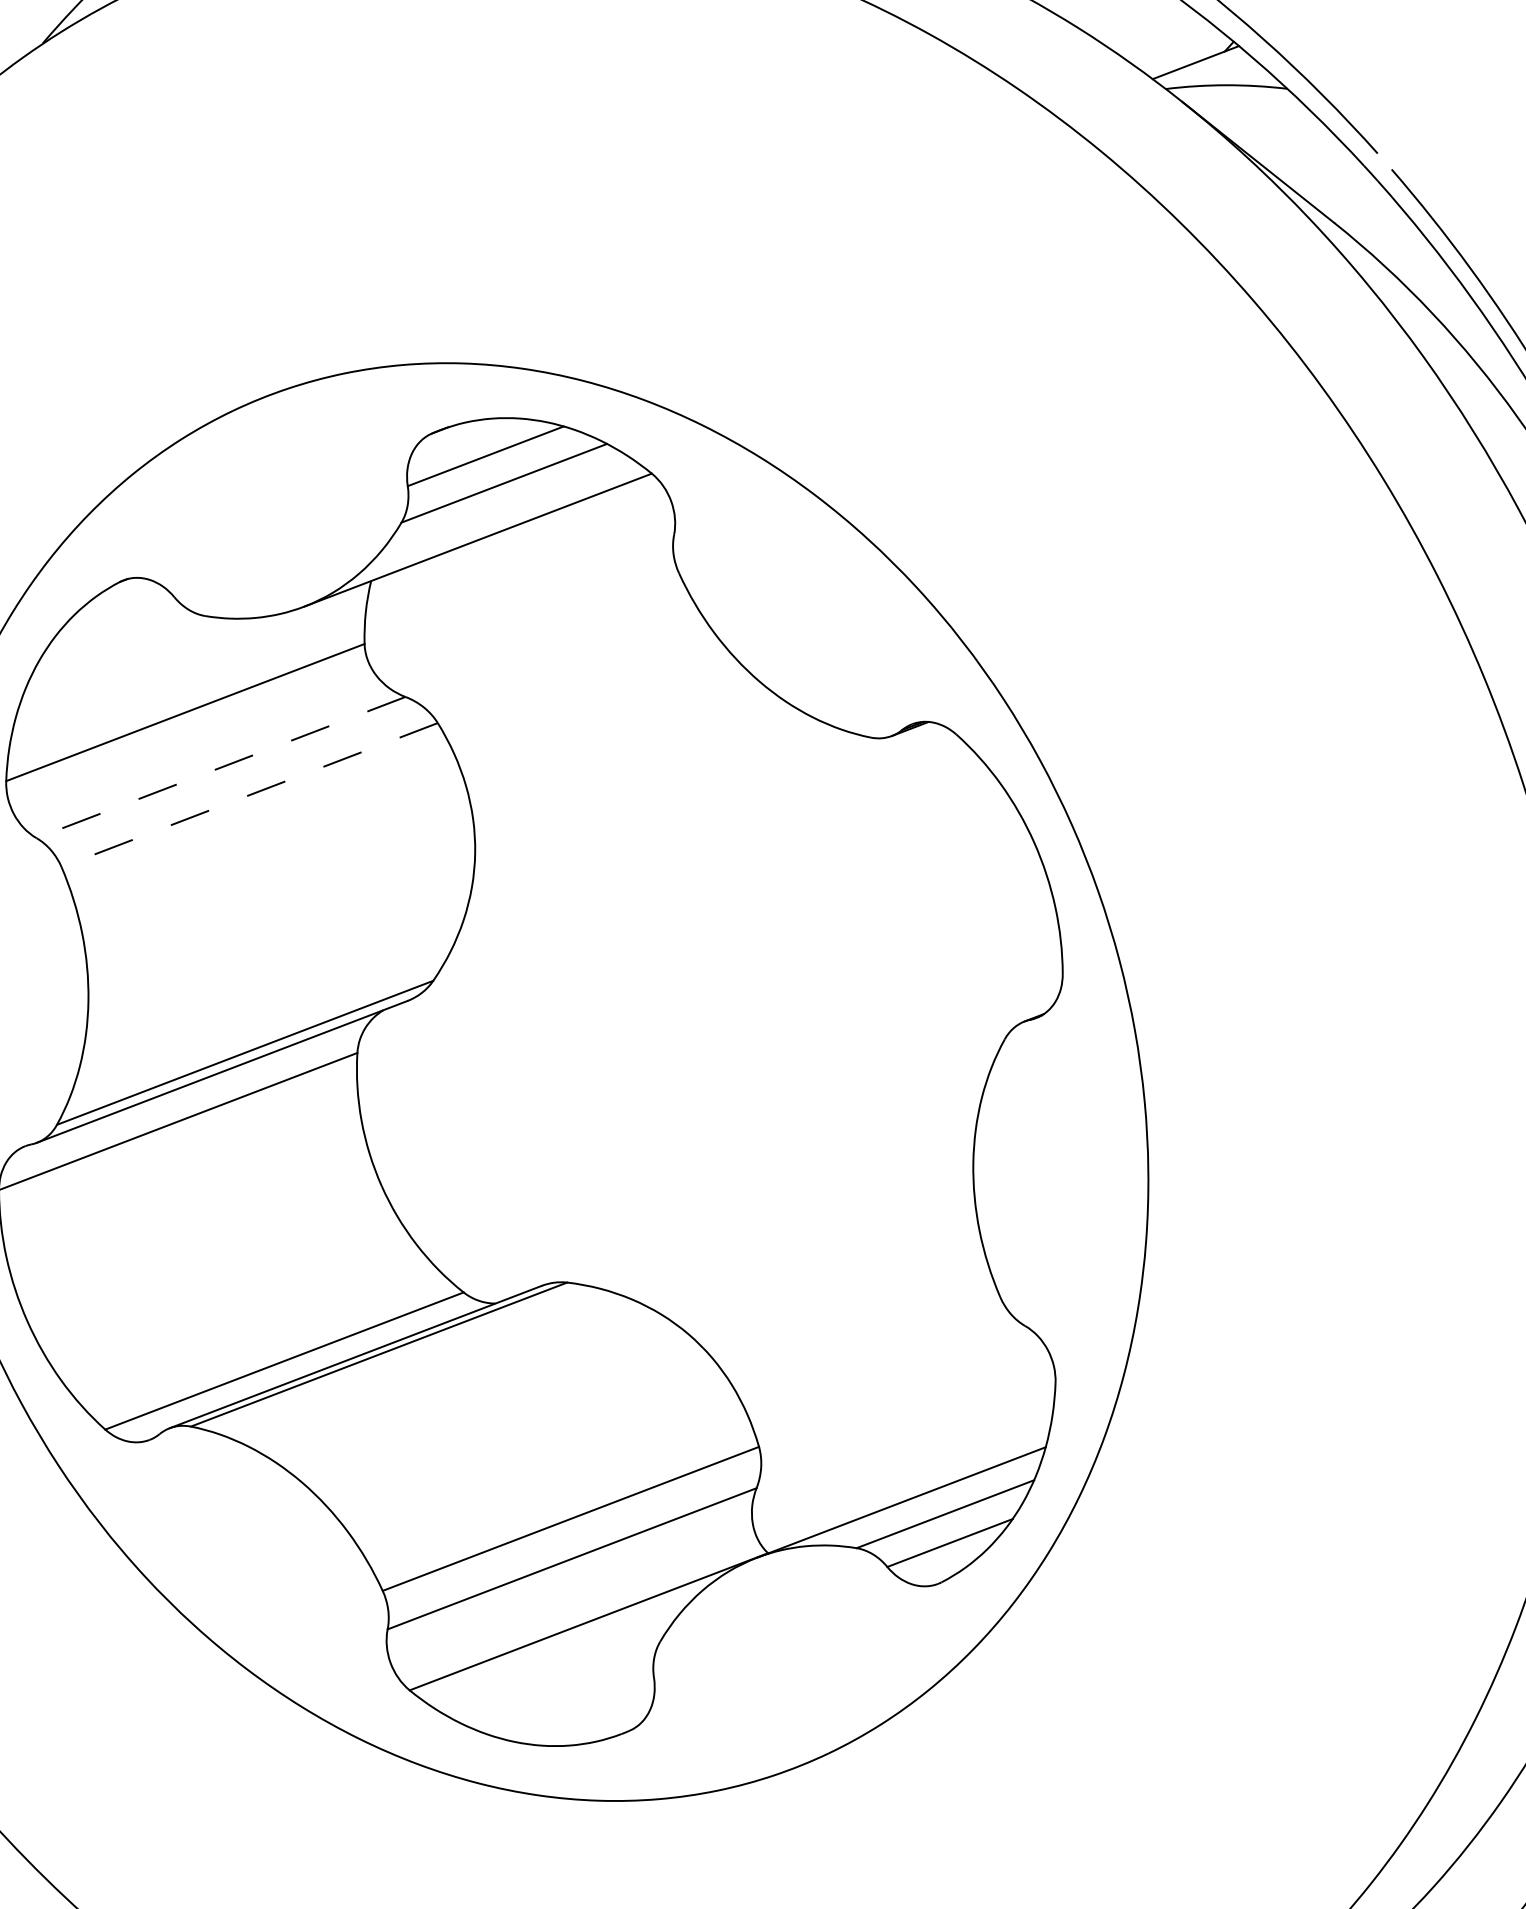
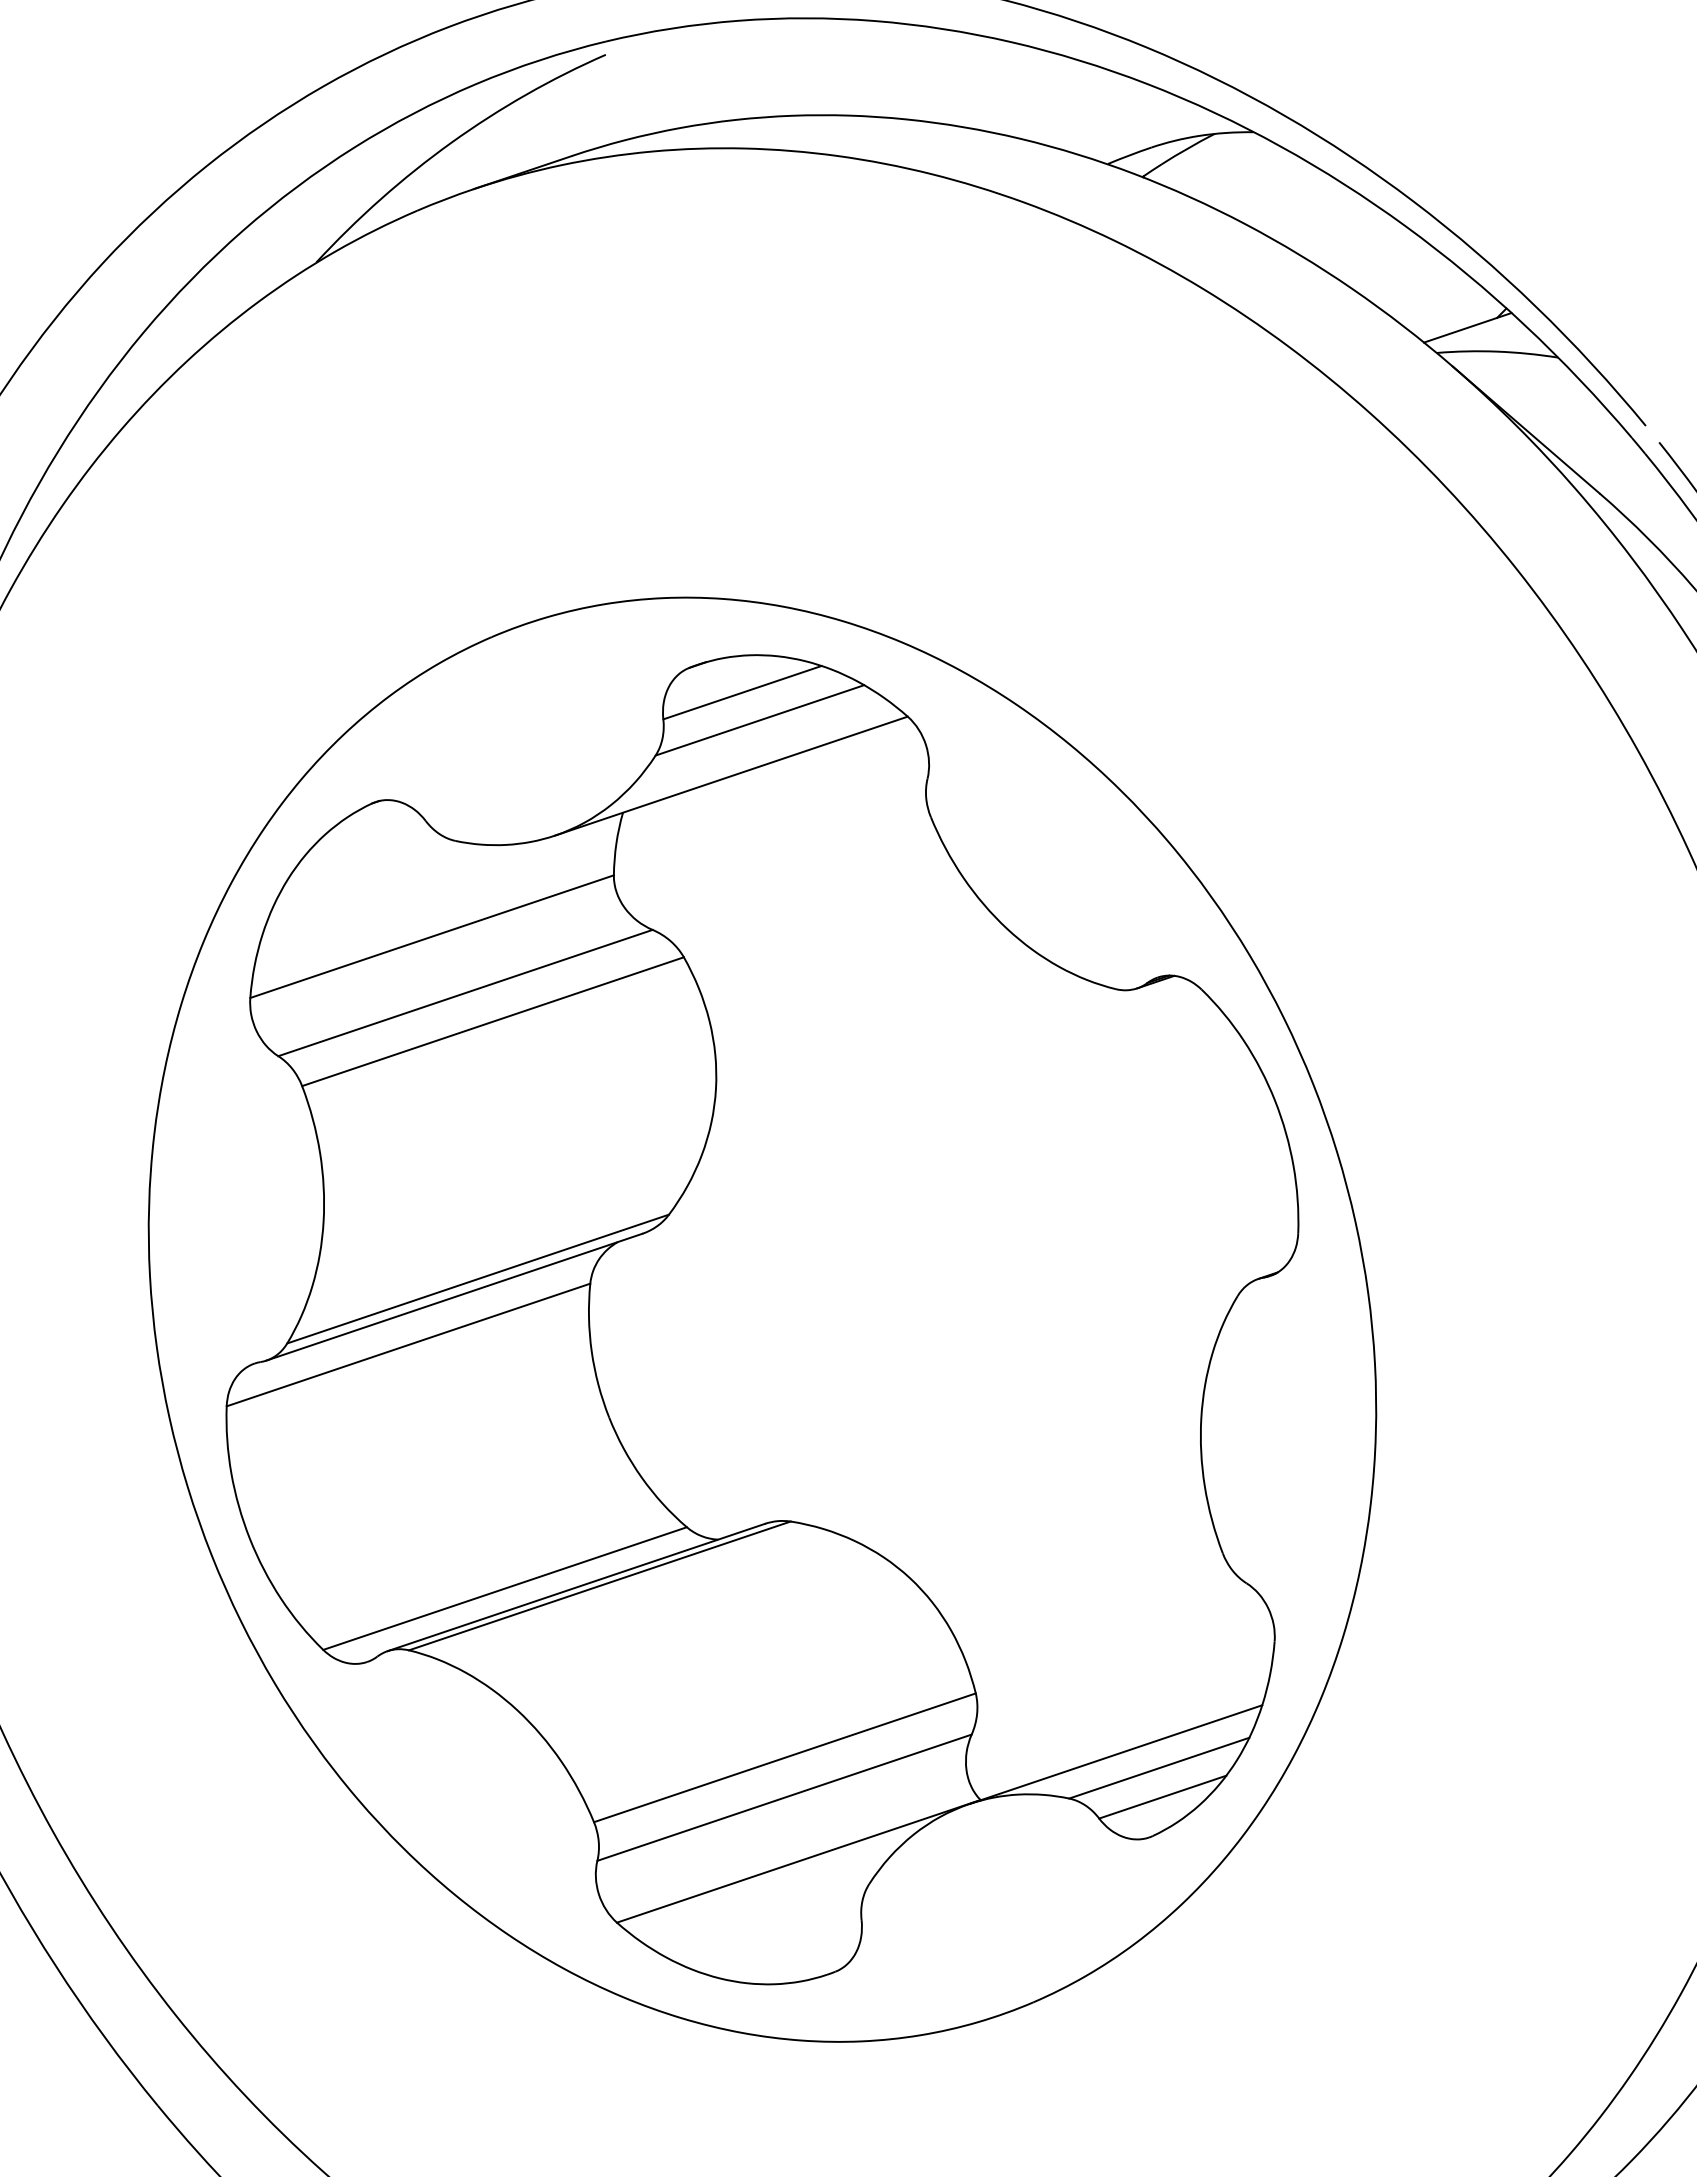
line: (221, 768) -> (465, 993), dashed -> solid
line: (249, 794) -> (492, 1021), dashed -> solid

